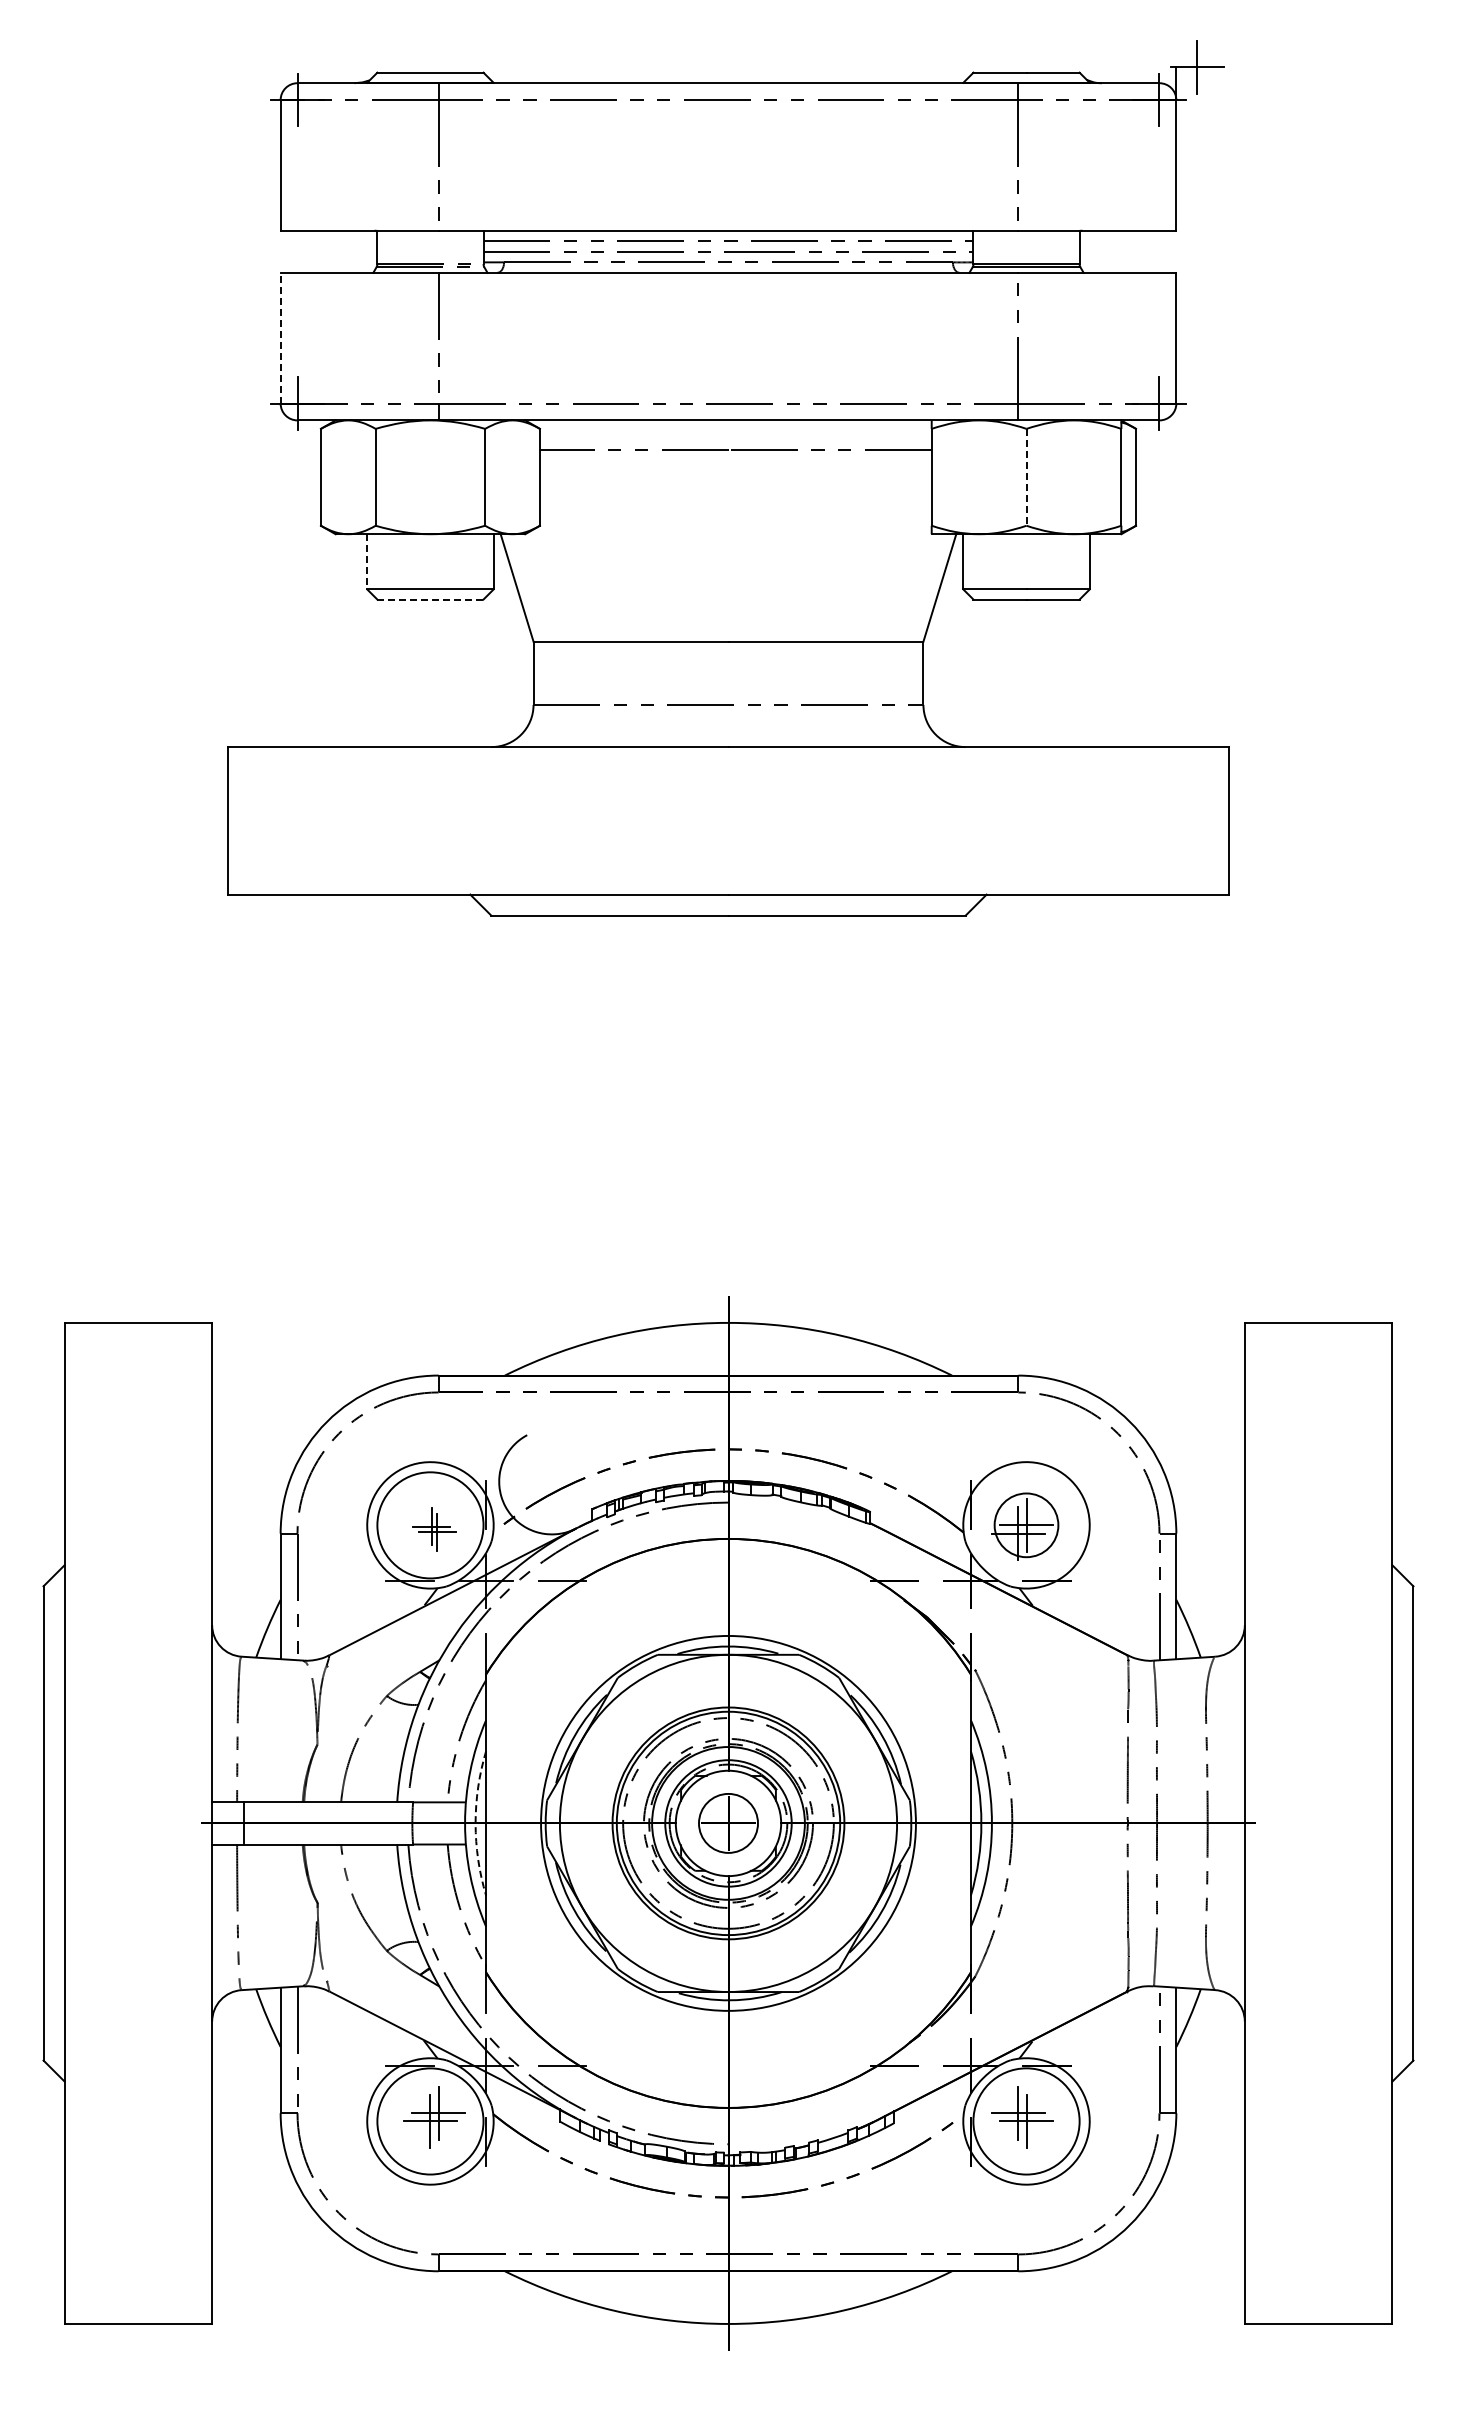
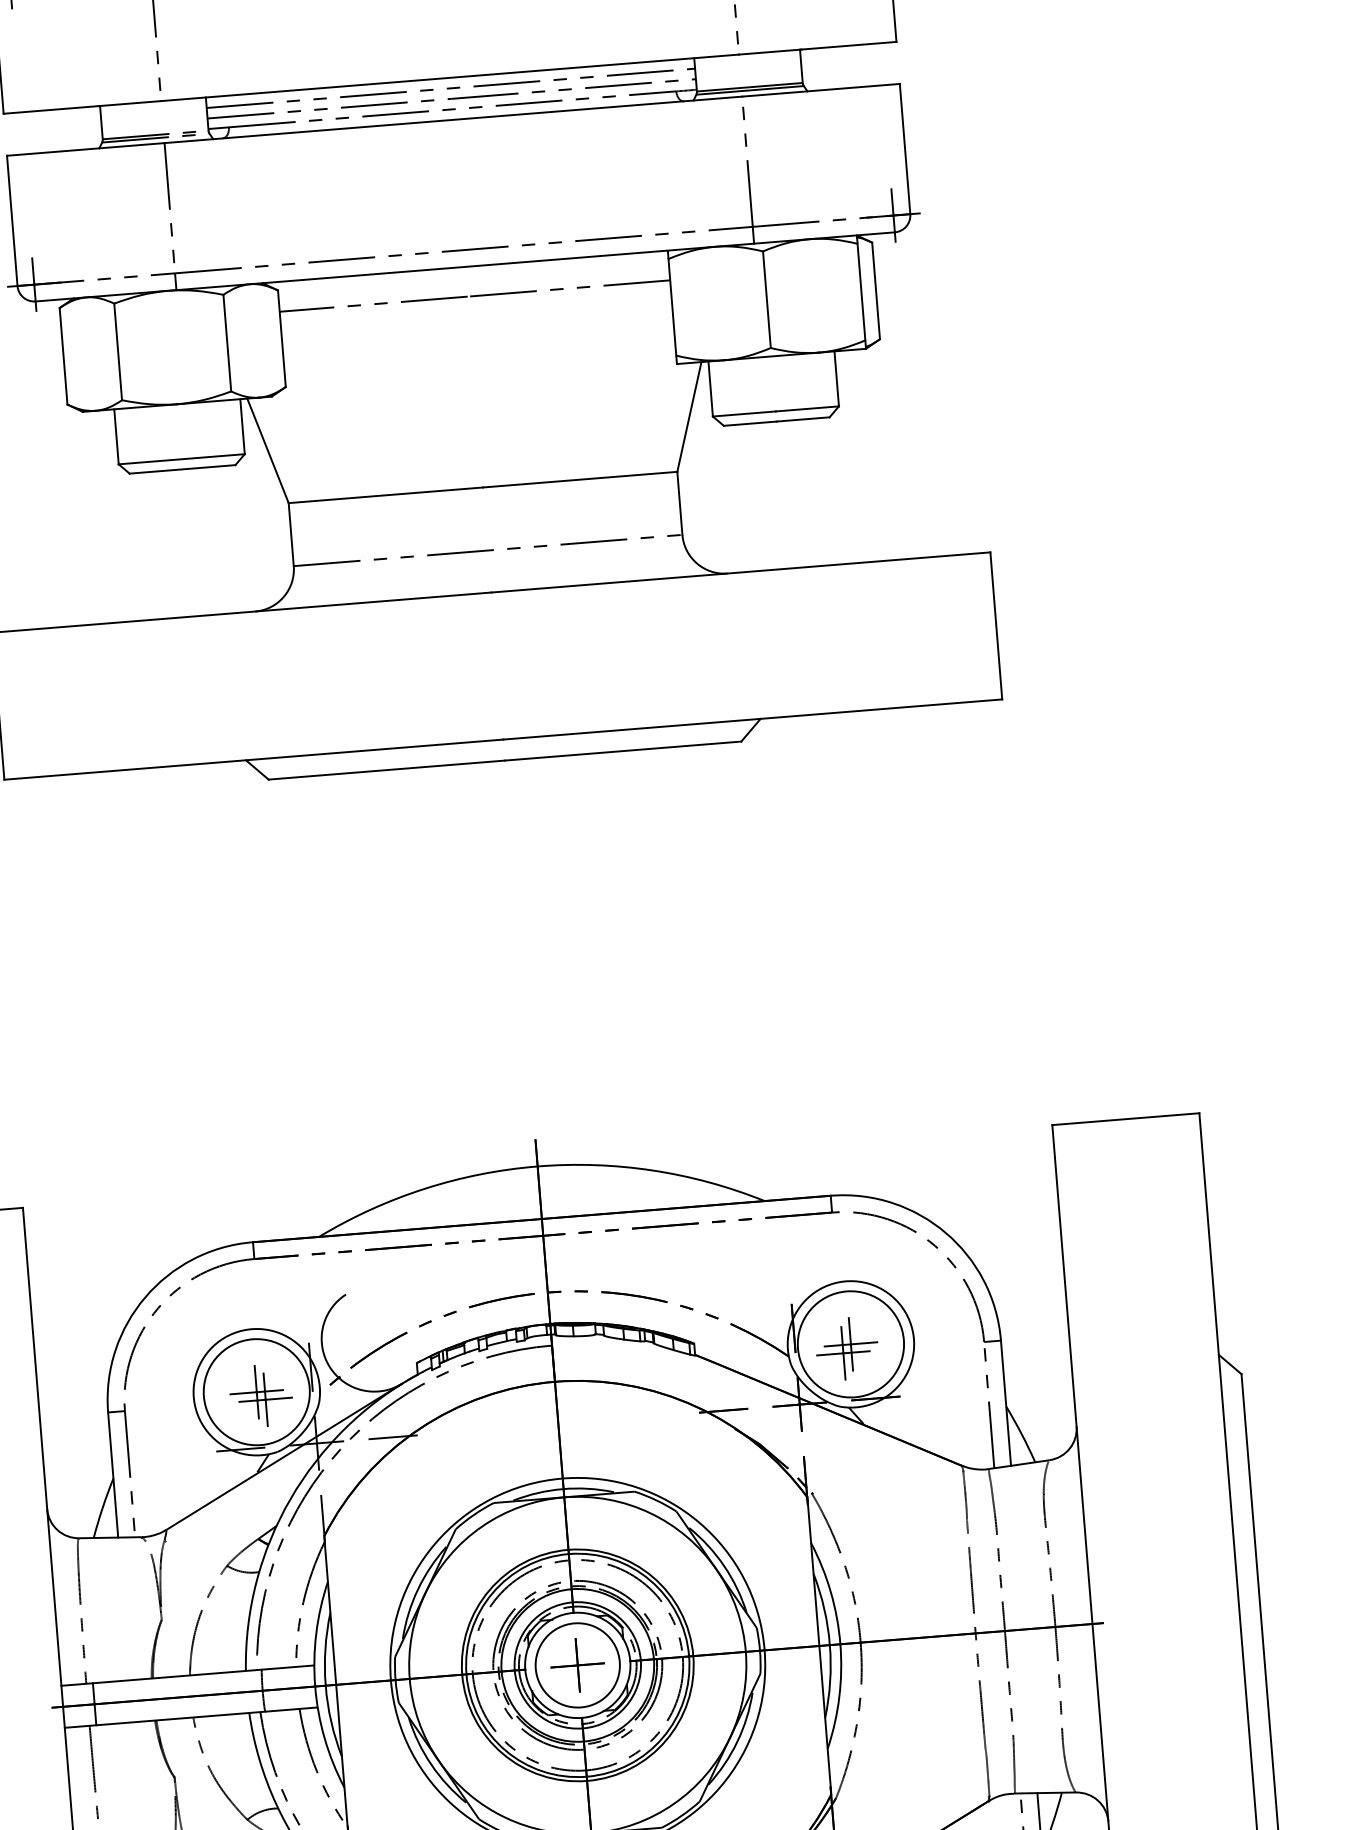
line: (280, 337) -> (12, 220), dashed -> solid
line: (1026, 477) -> (766, 299), dashed -> solid
line: (367, 561) -> (116, 436), dashed -> solid
line: (430, 599) -> (182, 469), dashed -> solid
circle: (1026, 1525) -> (850, 1344), size x1.67
part: (434, 1529) -> (261, 1395), size x1.43
arc: (475, 1823) -> (325, 1685), dashed -> solid
circle: (728, 1823) -> (577, 1665), size x1.43

